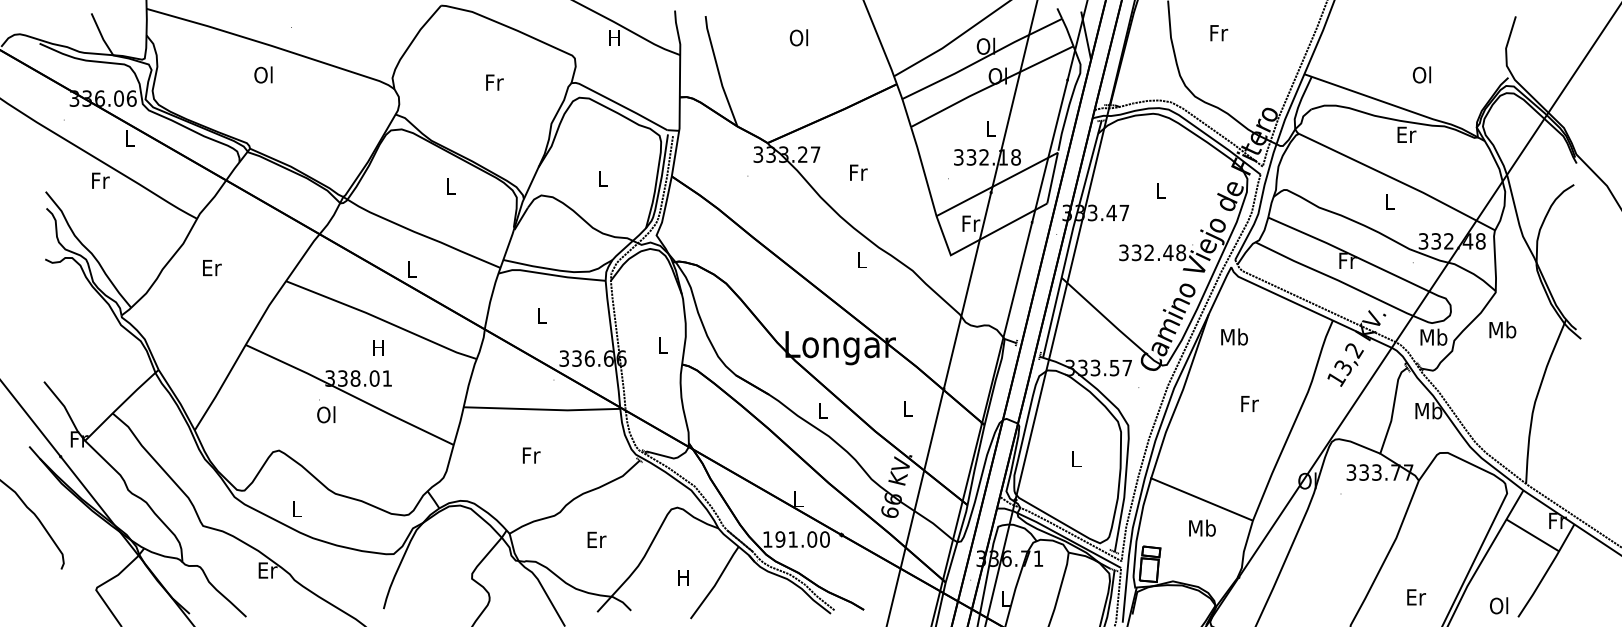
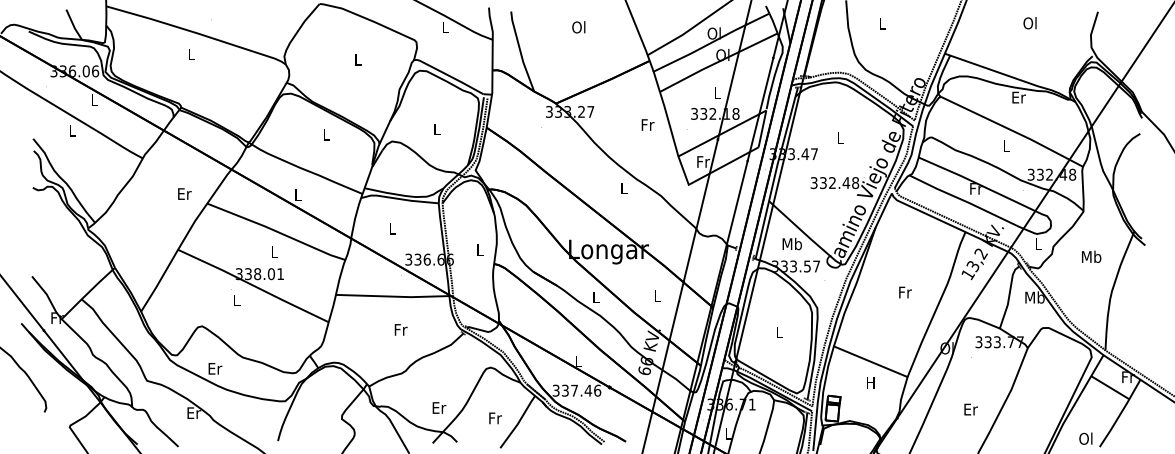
text: (1218, 32) -> (882, 23), Fr -> L
text: (613, 38) -> (444, 27), H -> L
text: (262, 75) -> (190, 54), Ol -> L
text: (1421, 75) -> (1029, 23), moved
text: (494, 82) -> (358, 59), Fr -> L
text: (857, 171) -> (647, 124), moved
text: (99, 180) -> (72, 130), Fr -> L
text: (211, 267) -> (184, 193), moved
text: (1502, 329) -> (1091, 256), moved
text: (1233, 336) -> (791, 243), moved
text: (1433, 337) -> (1038, 244), Mb -> L
text: (377, 347) -> (273, 251), H -> L
text: (325, 414) -> (235, 300), Ol -> L
text: (530, 455) -> (400, 329), moved
text: (297, 508) -> (215, 368), L -> Er
text: (1201, 528) -> (870, 382), Mb -> H
text: (597, 539) -> (439, 407), moved
text: (795, 539) -> (576, 390), 191.00 -> 337.46
text: (683, 577) -> (495, 418), H -> Fr
text: (1415, 597) -> (970, 409), moved

